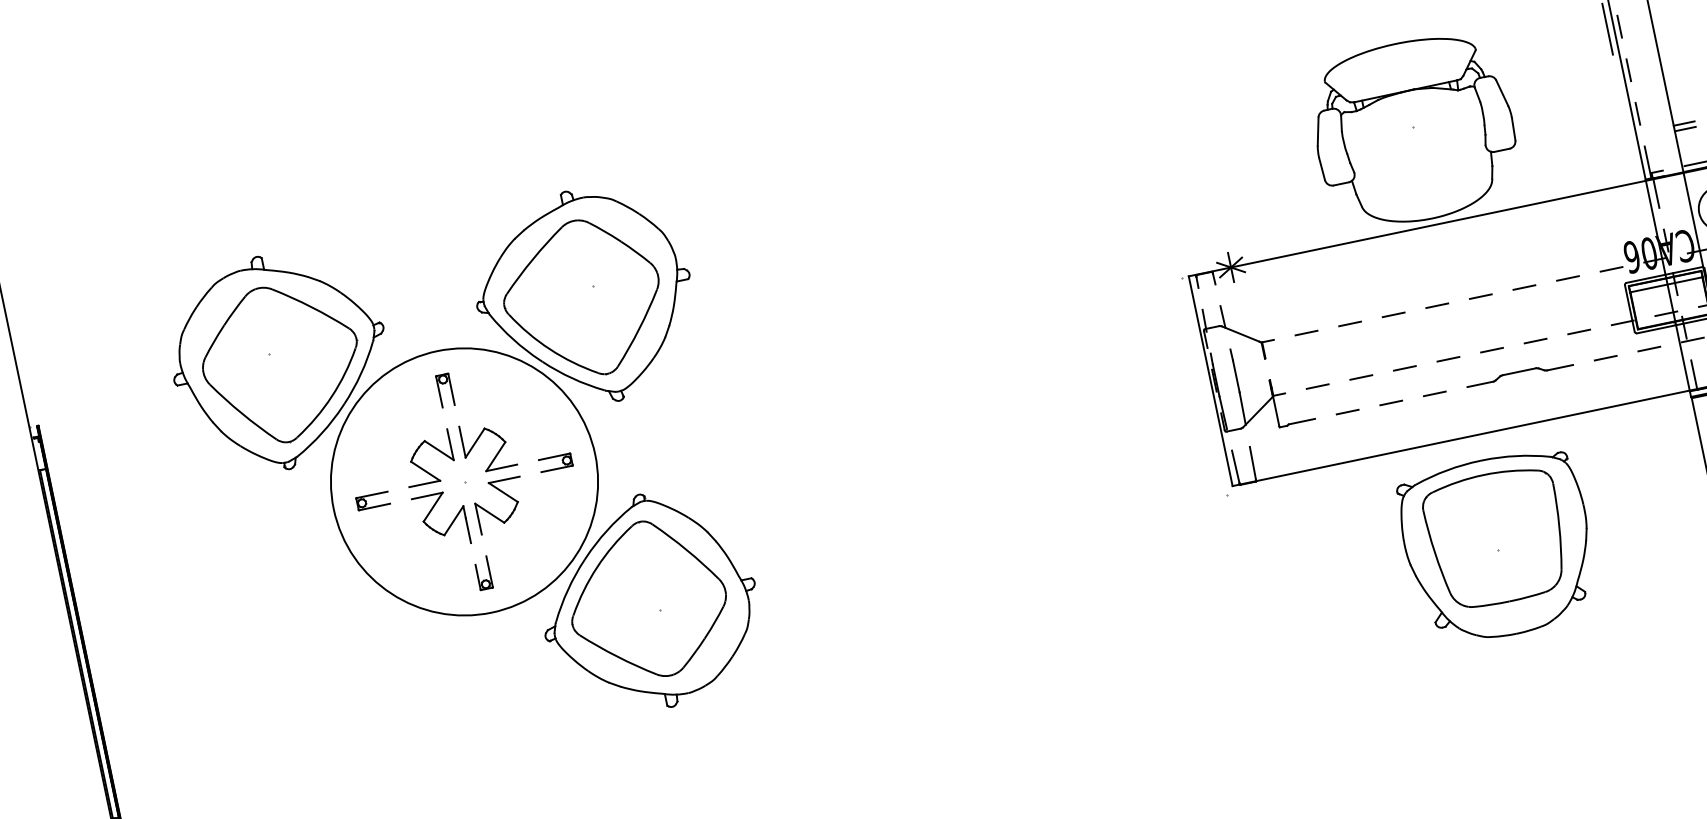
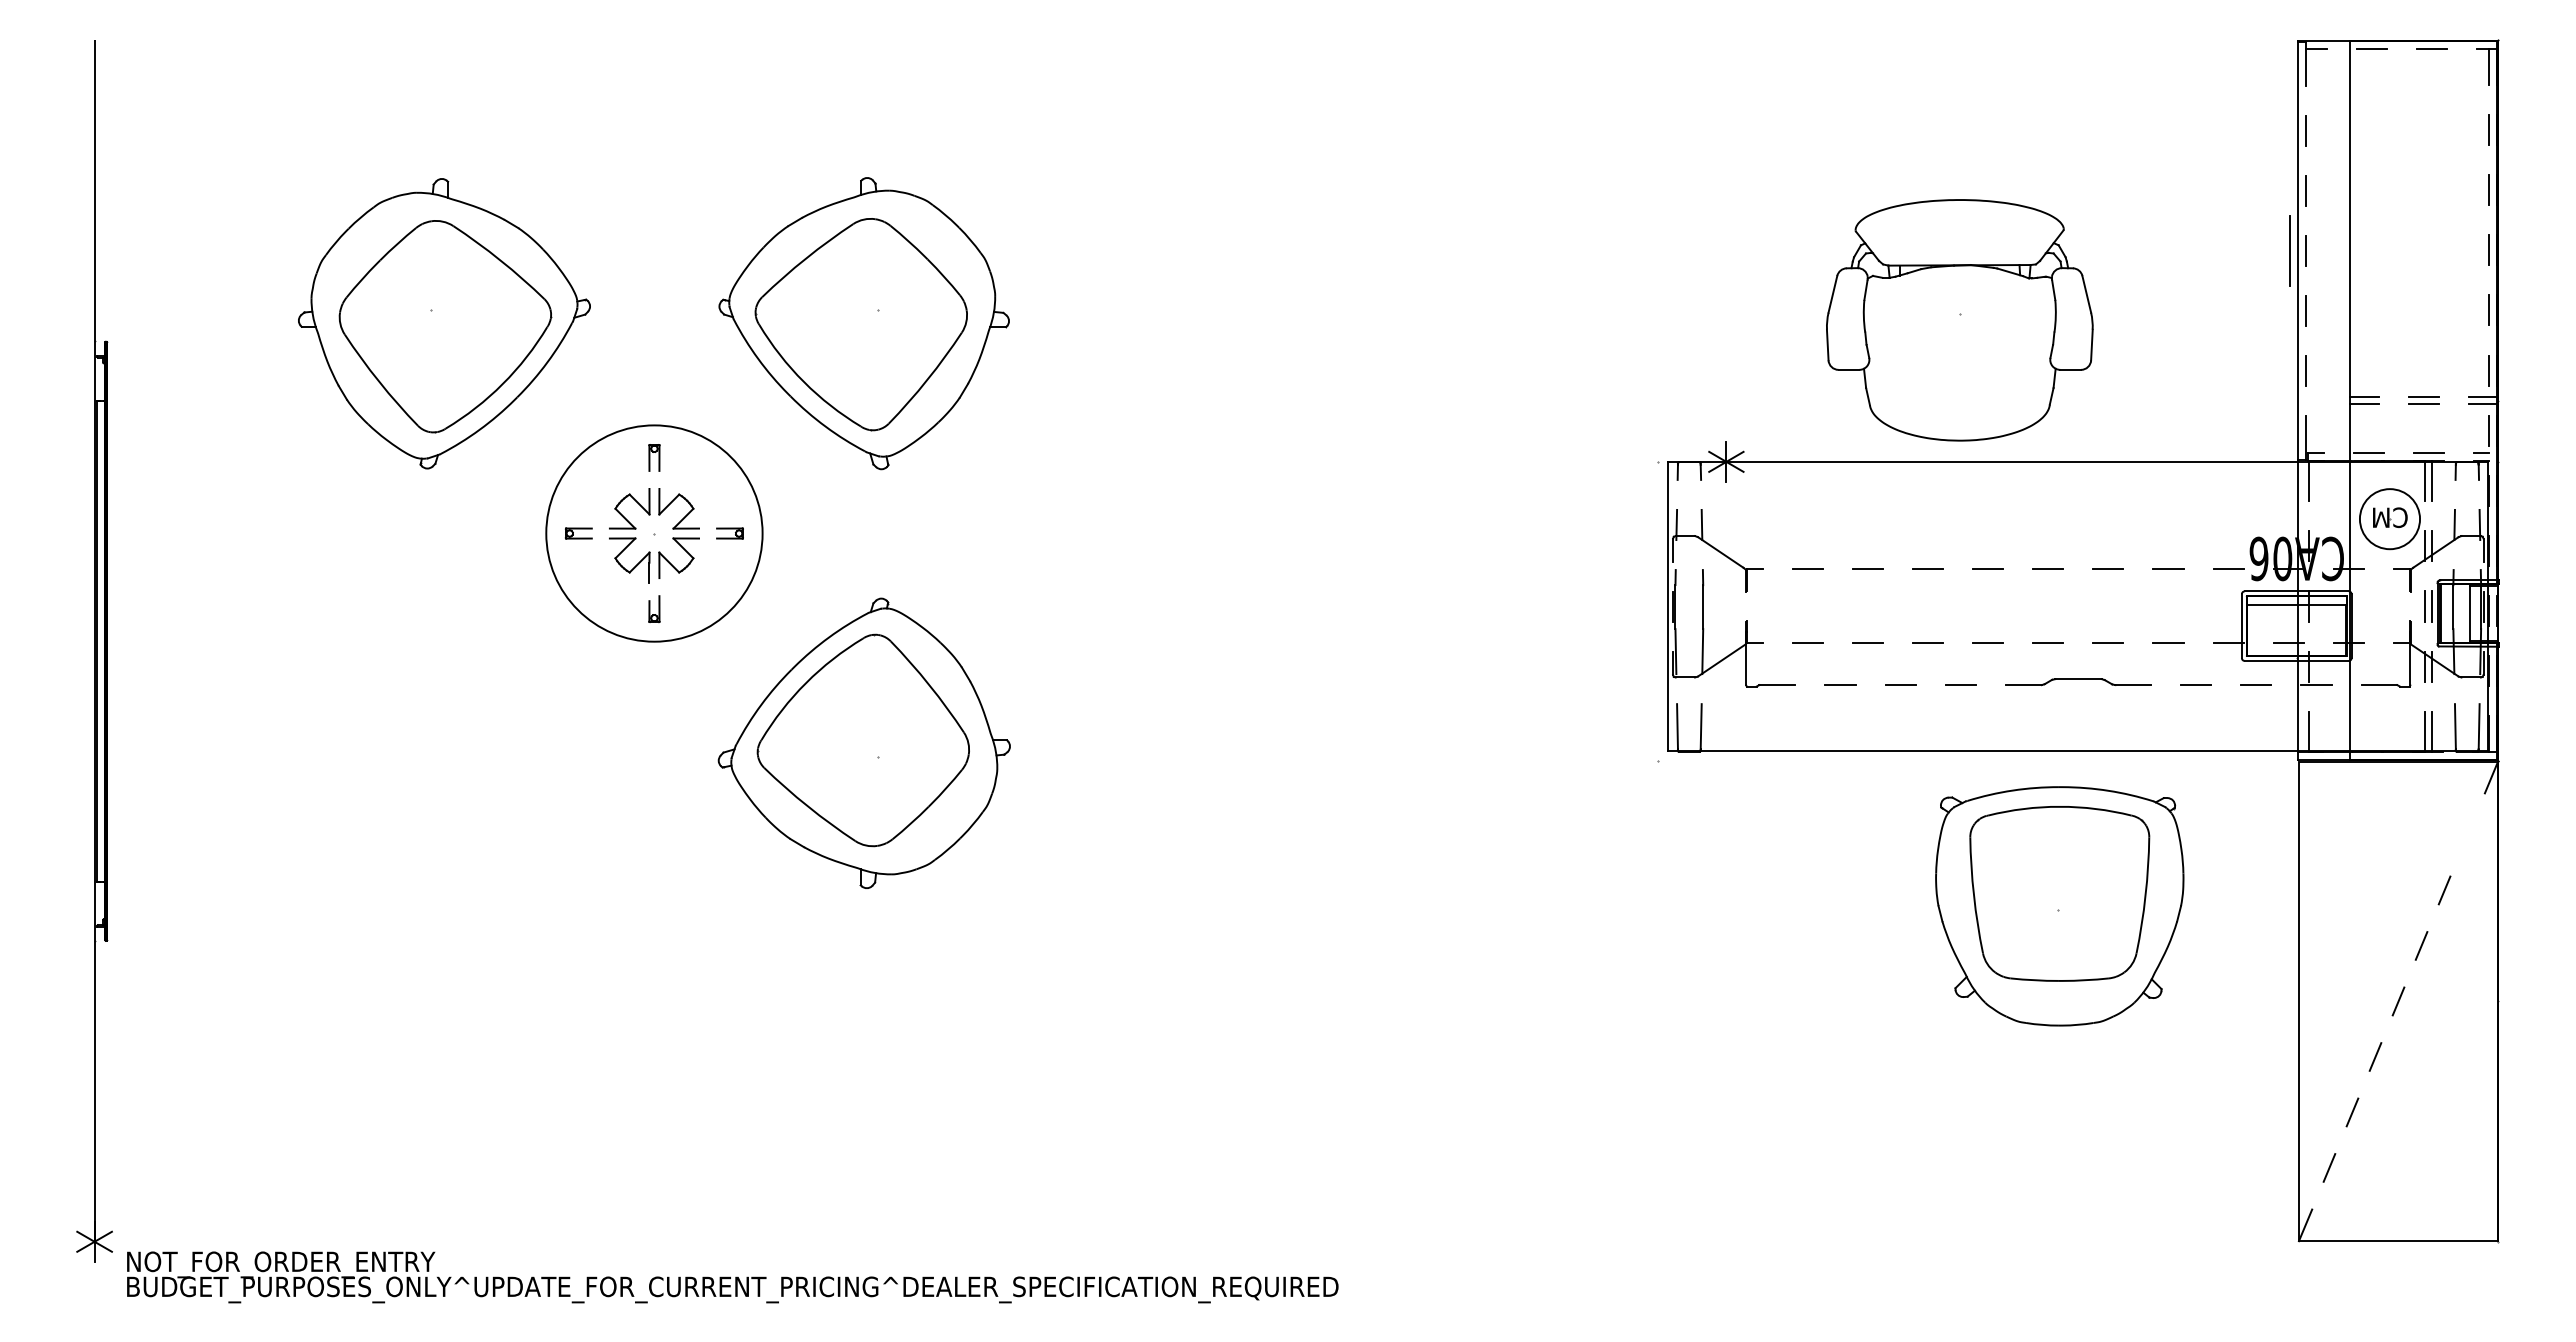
part: (1413, 131) -> (1959, 320), moved
part: (464, 481) -> (654, 533), size x0.6
part: (1498, 547) -> (2059, 906), moved

